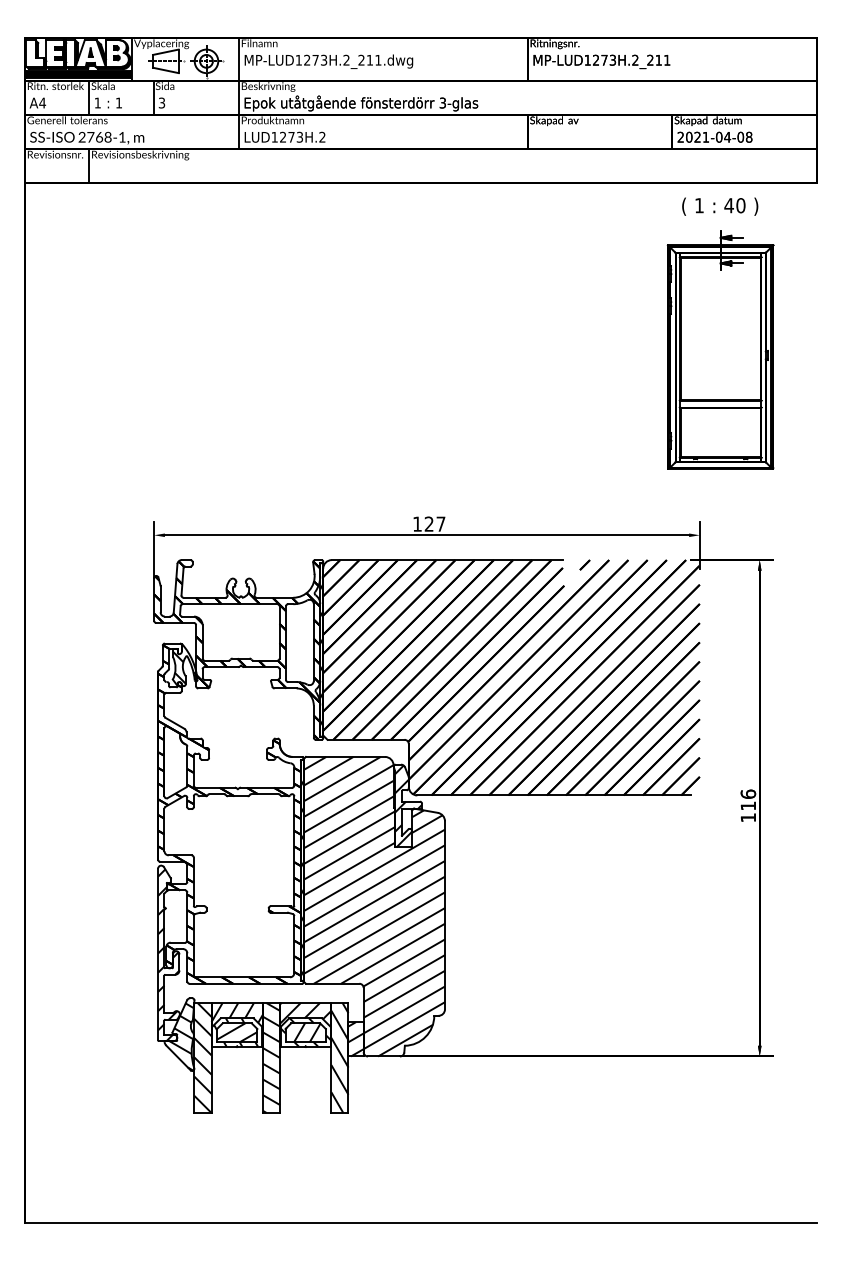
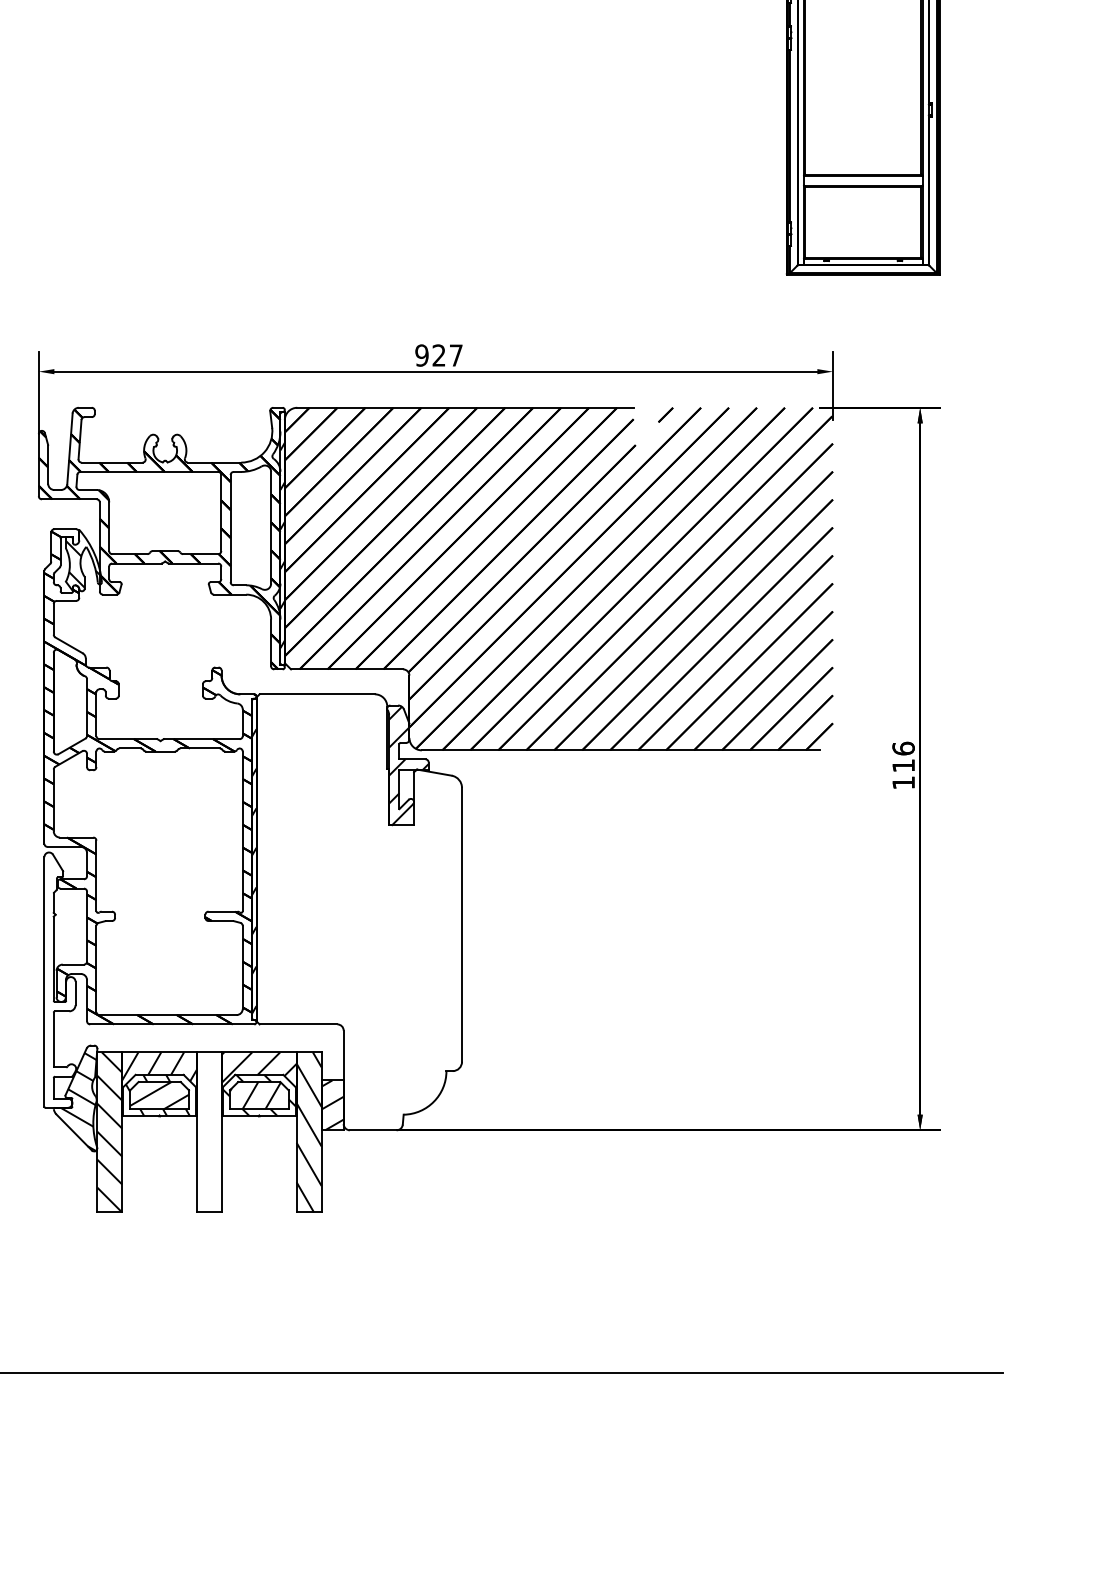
text: (417, 523) -> (422, 354), 127 -> 927
hatch: (373, 906) -> (357, 911), removed
hatch: (168, 955) -> (59, 983), removed
hatch: (271, 1057) -> (209, 1131), removed

